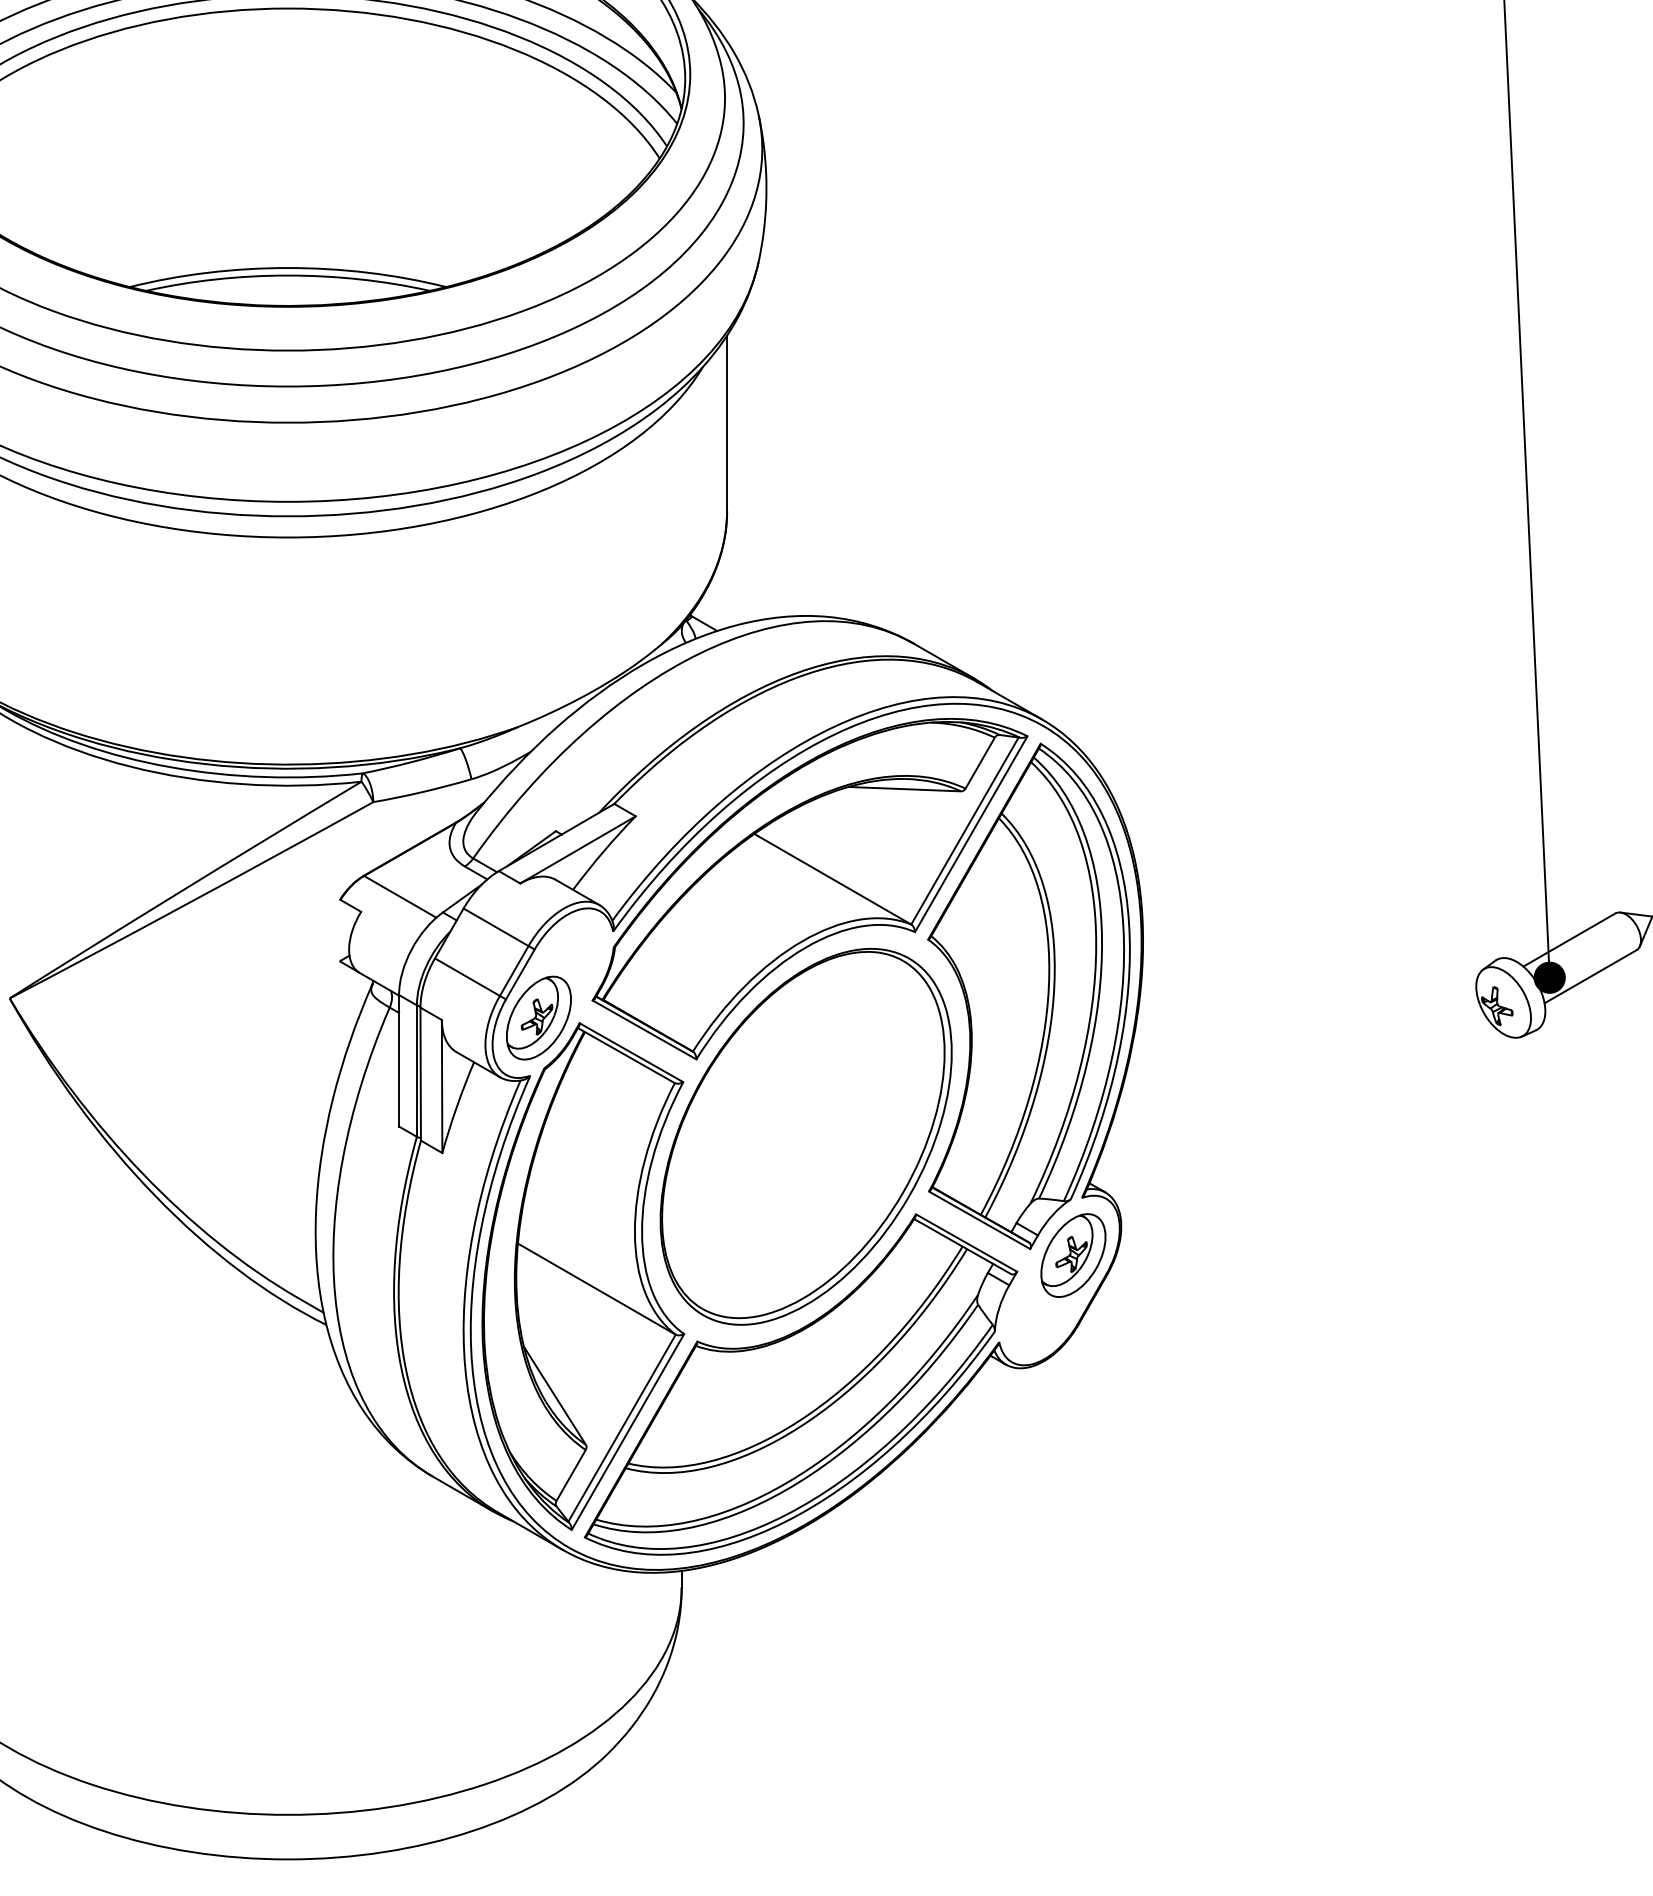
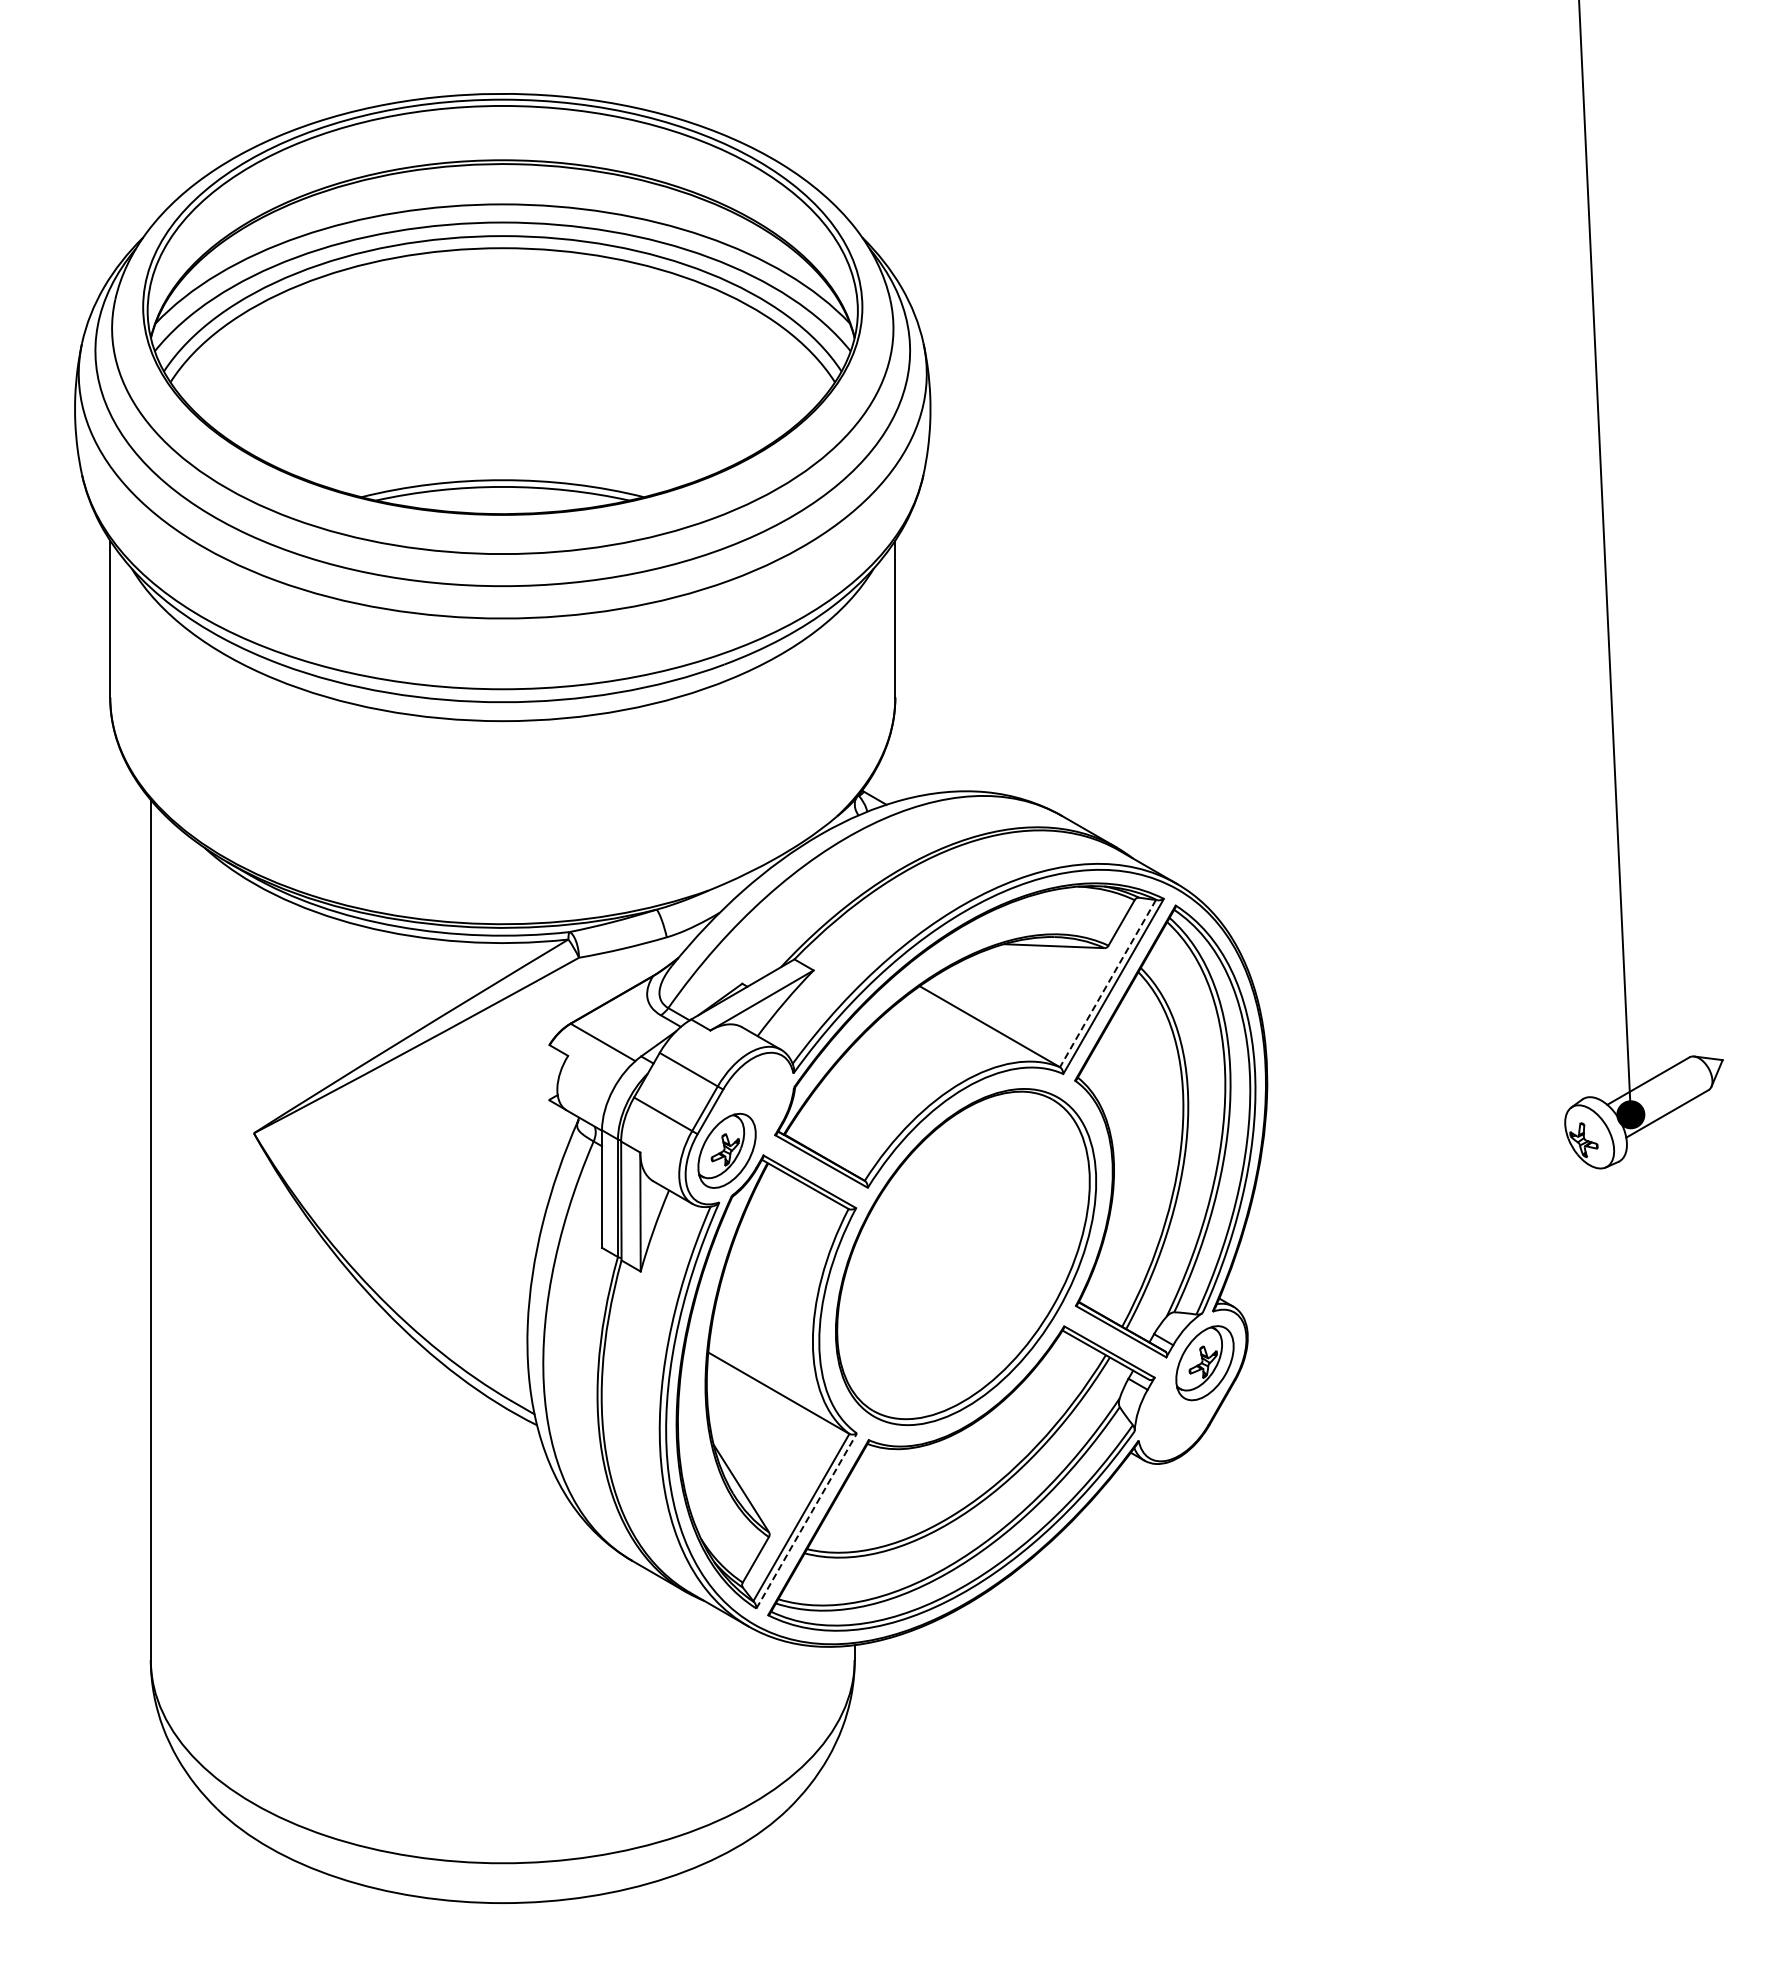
line: (964, 832) -> (1107, 984), solid -> dashed
line: (627, 1431) -> (806, 1520), solid -> dashed

